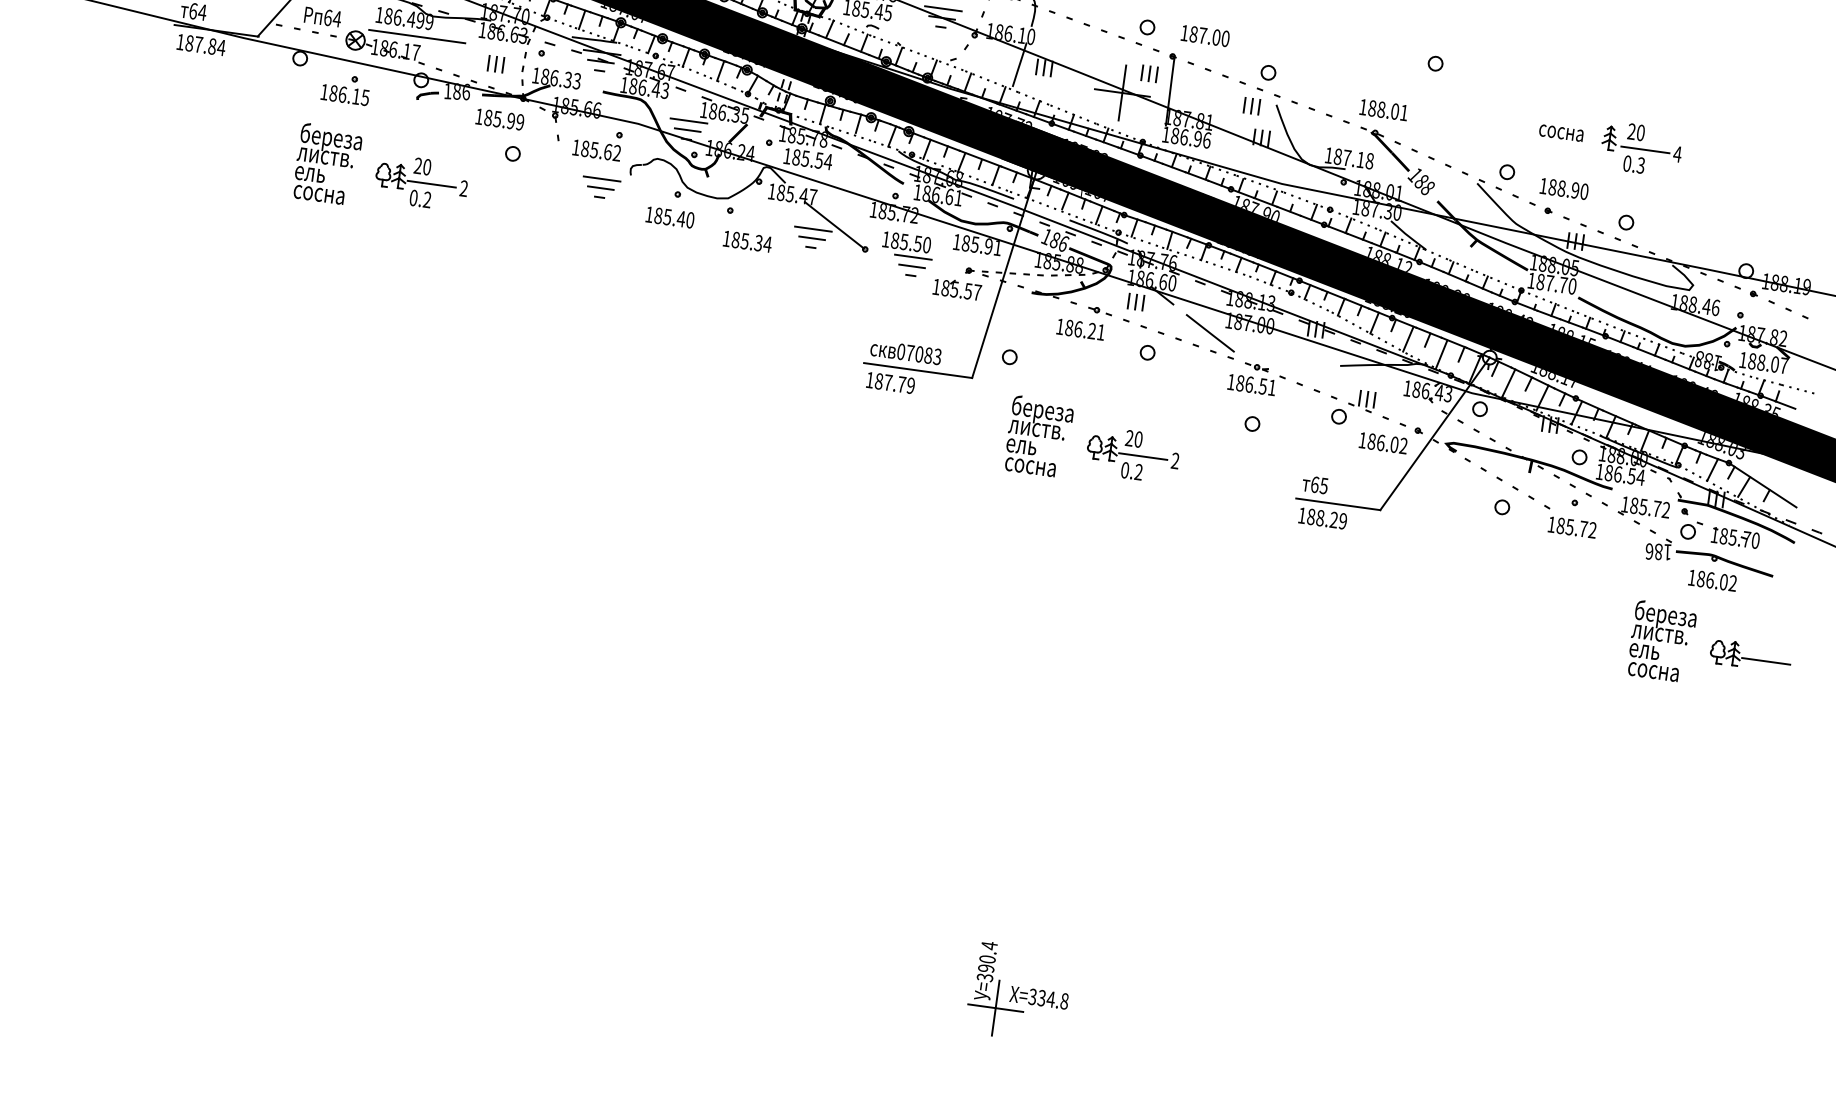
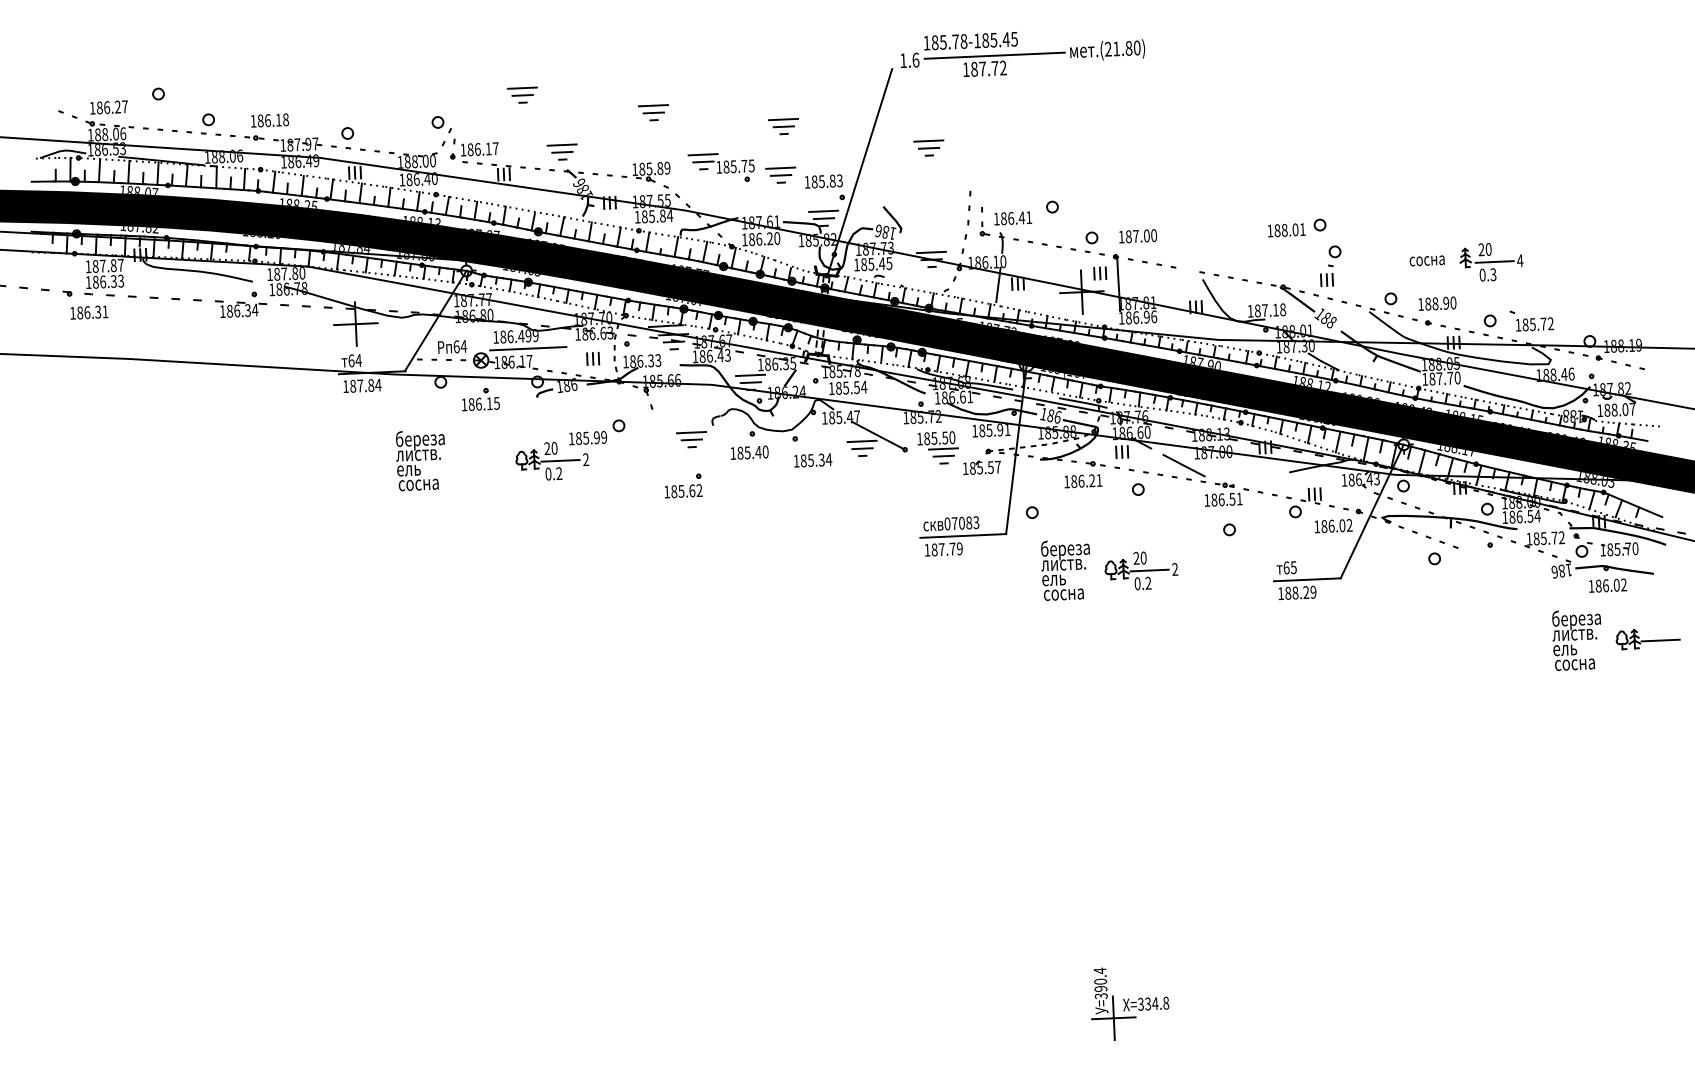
part: (1259, 88) -> (1330, 265), moved
text: (1383, 110) -> (1286, 230), moved
text: (499, 119) -> (587, 438), moved
part: (598, 143) -> (683, 485), moved
text: (326, 164) -> (420, 460), moved
part: (1569, 521) -> (1531, 320), moved

